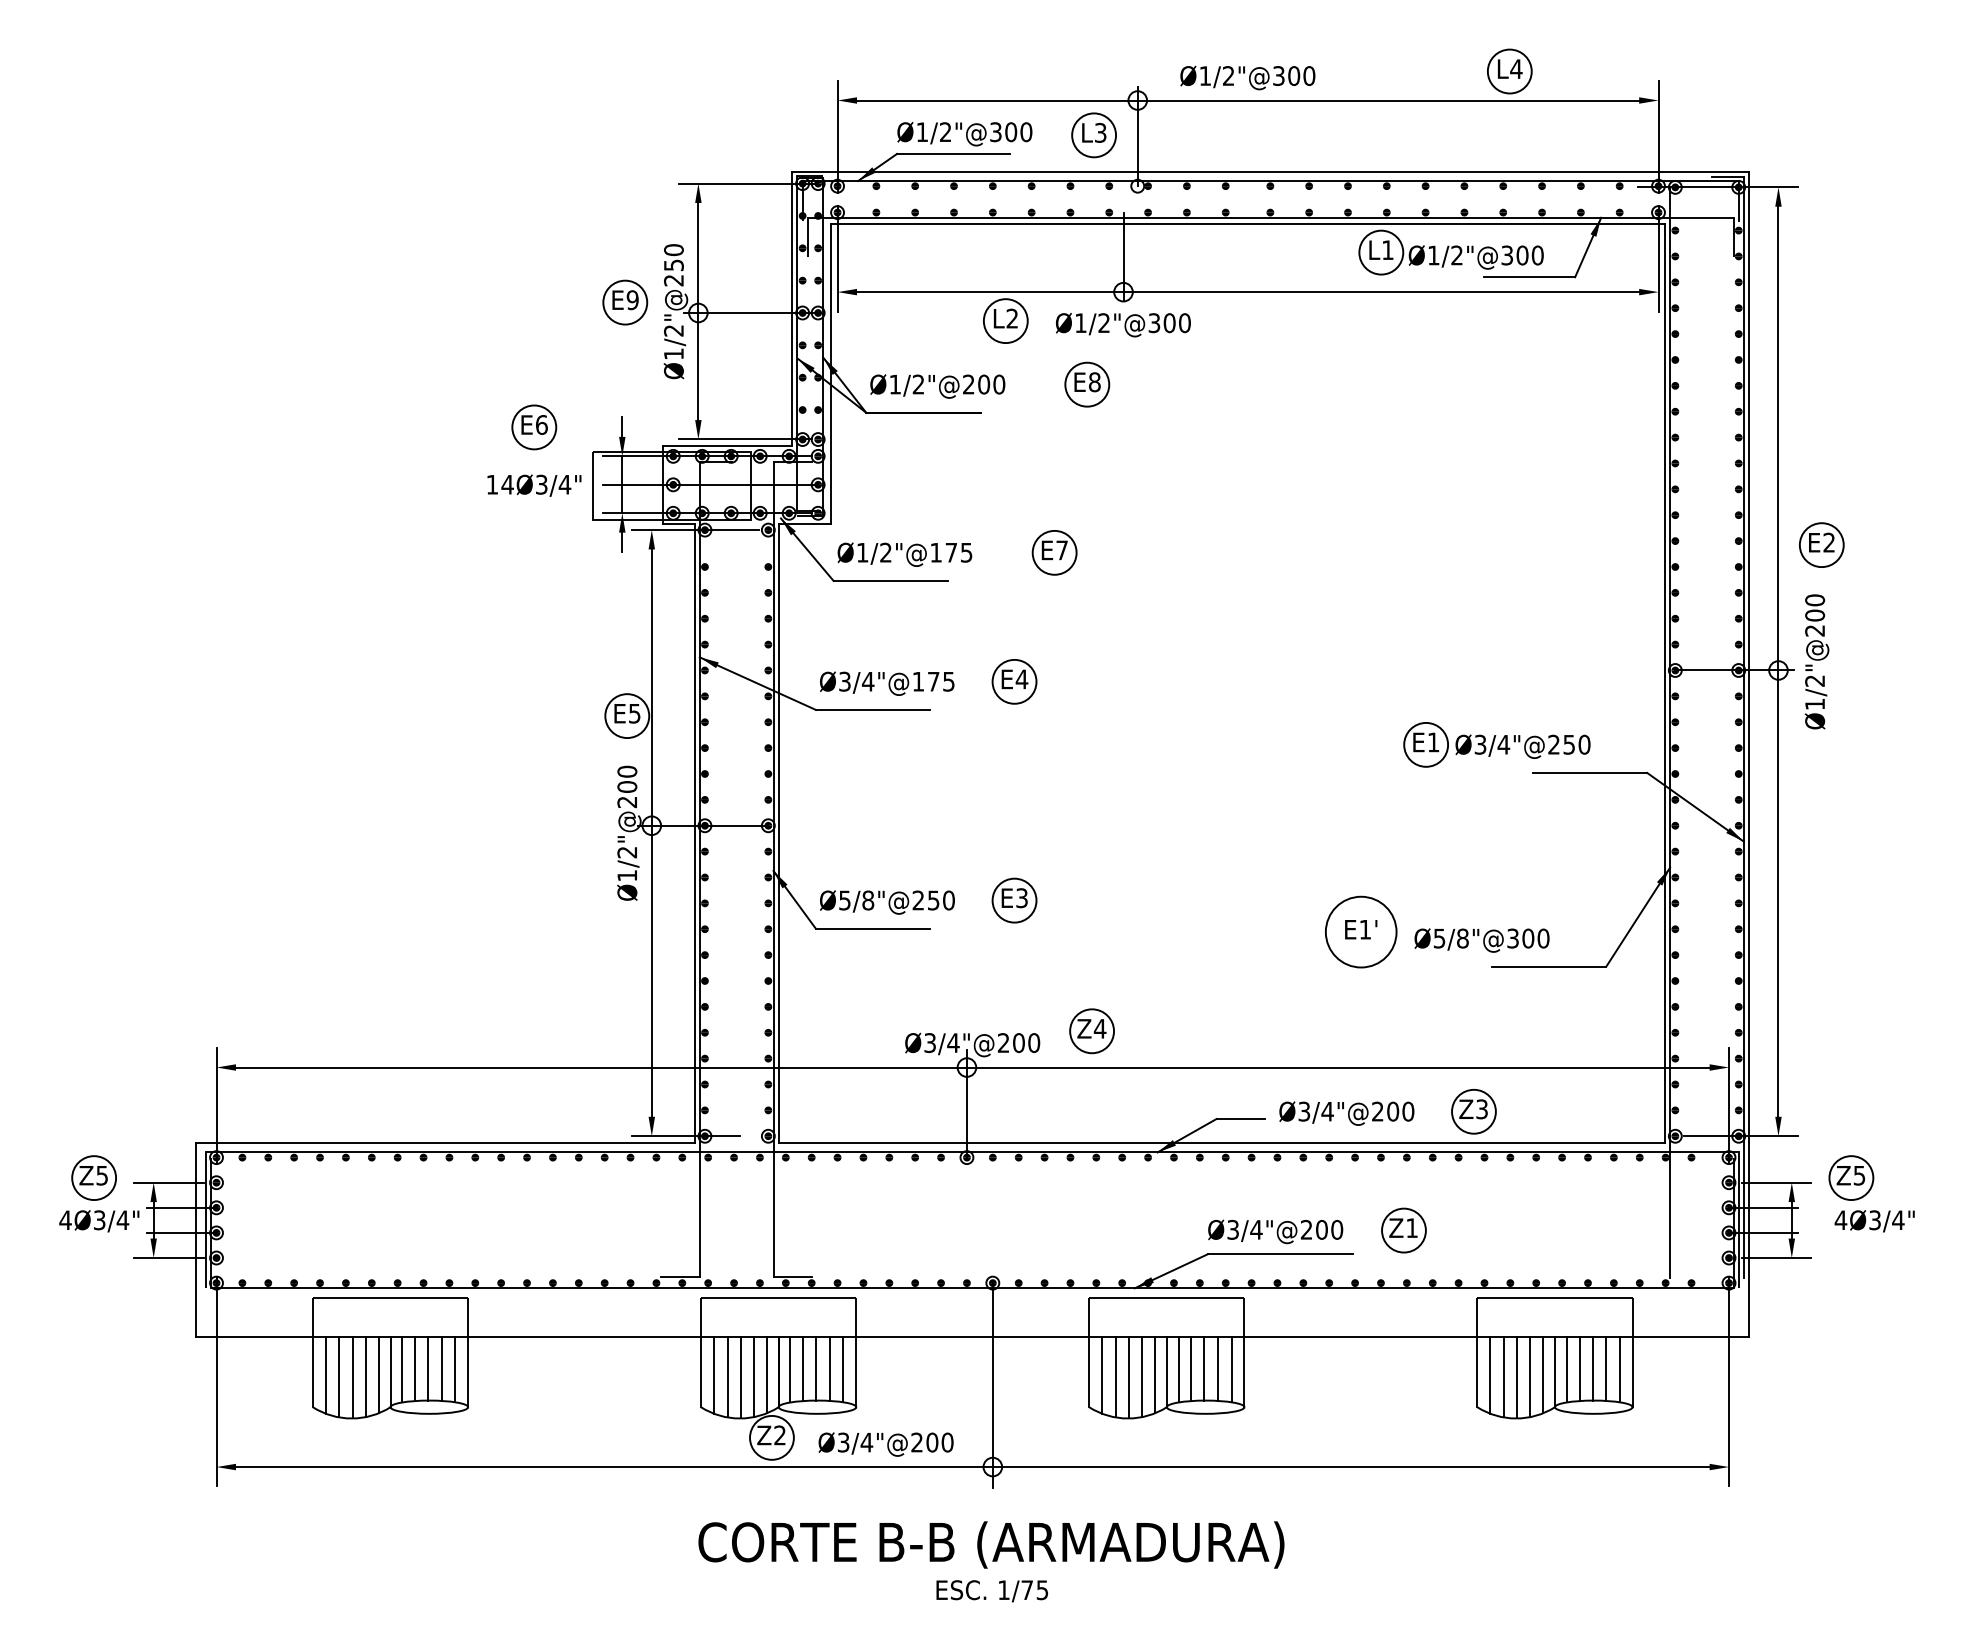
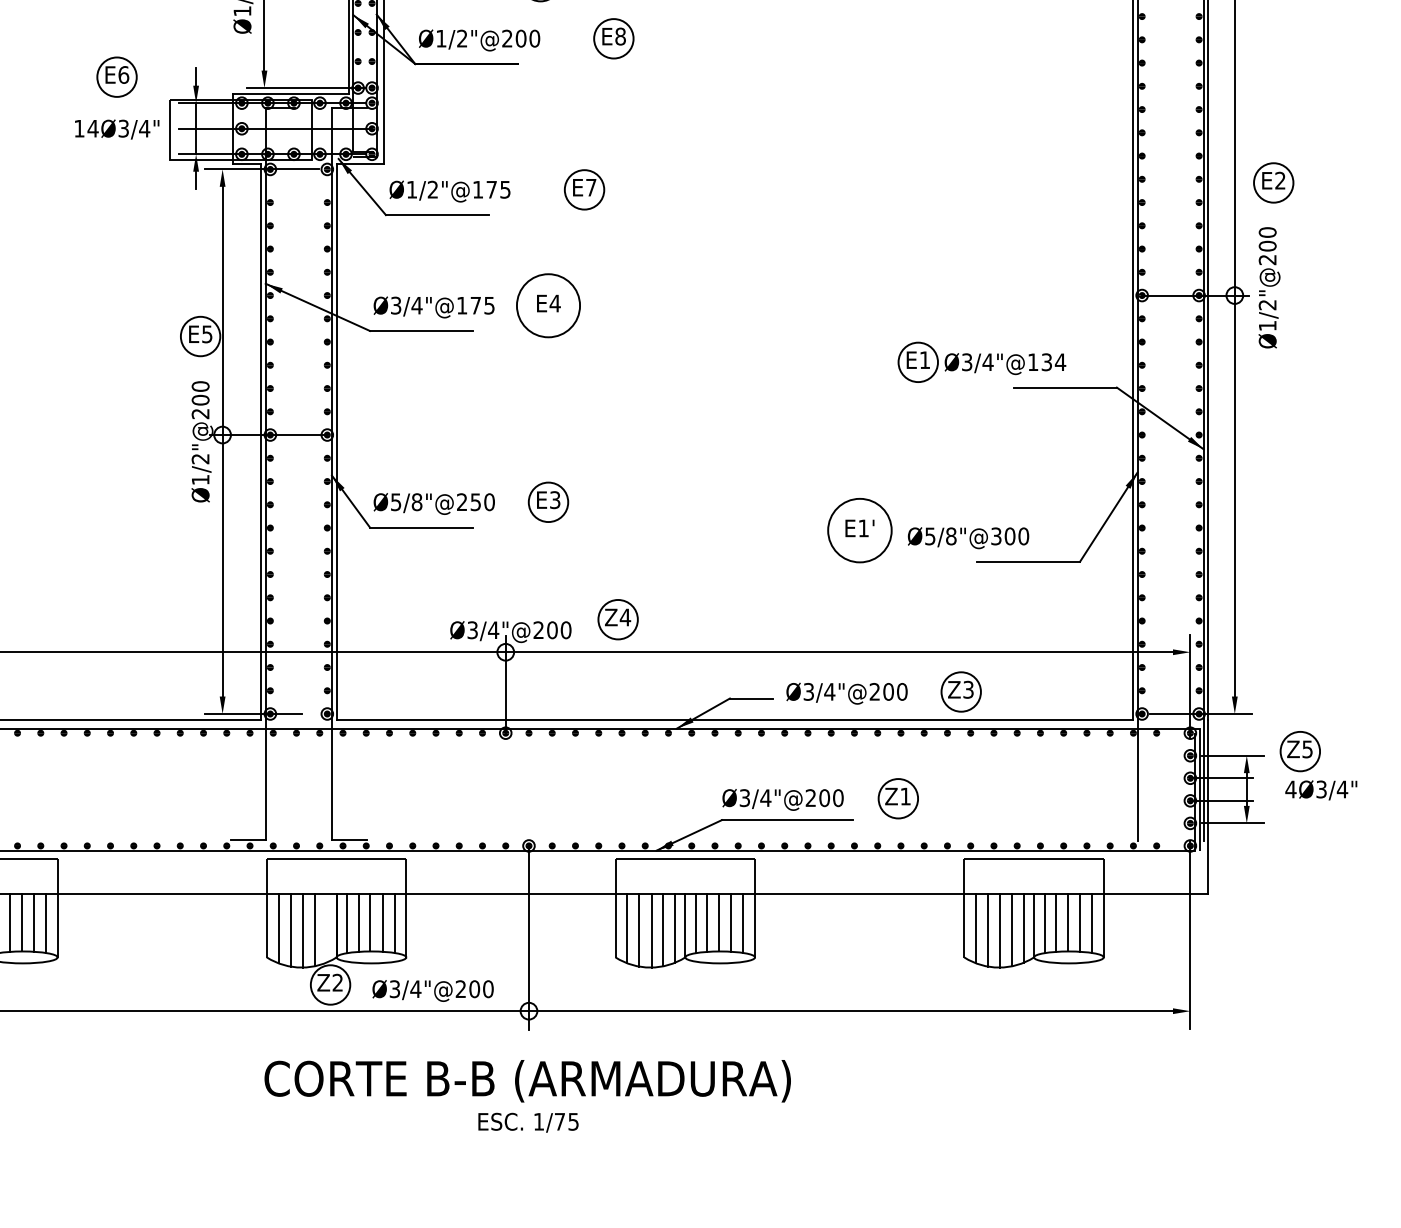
circle: (1014, 681) -> (548, 305), size x1.6
text: (1569, 744) -> (1047, 362), Ø3/4"@250 -> Ø3/4"@134
line: (767, 1374) -> (326, 928), removed

